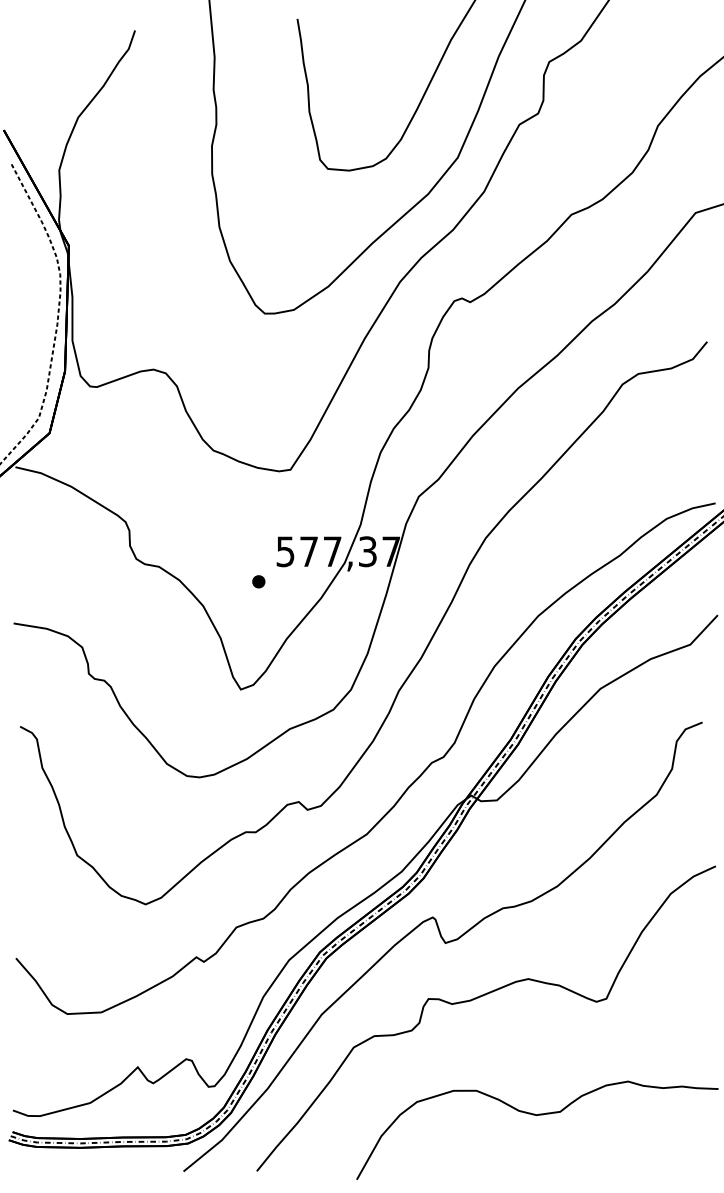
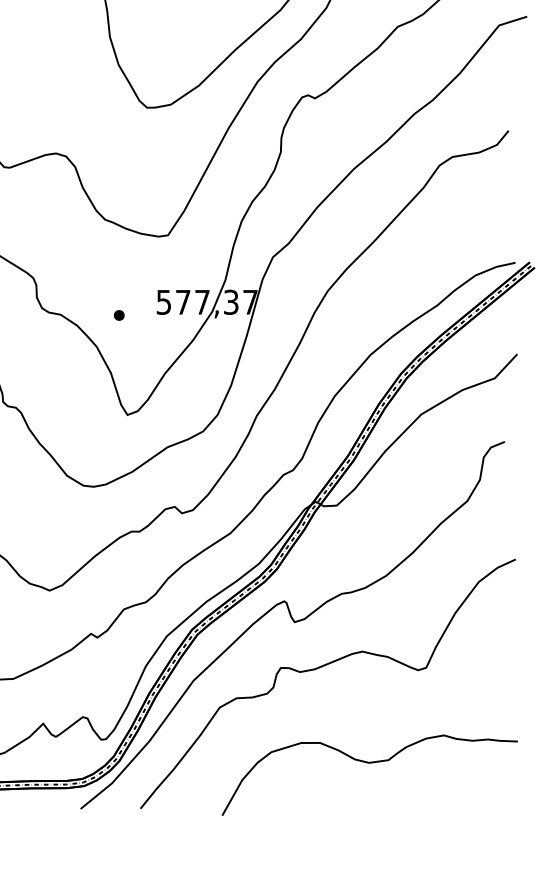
part: (258, 581) -> (119, 315), moved

